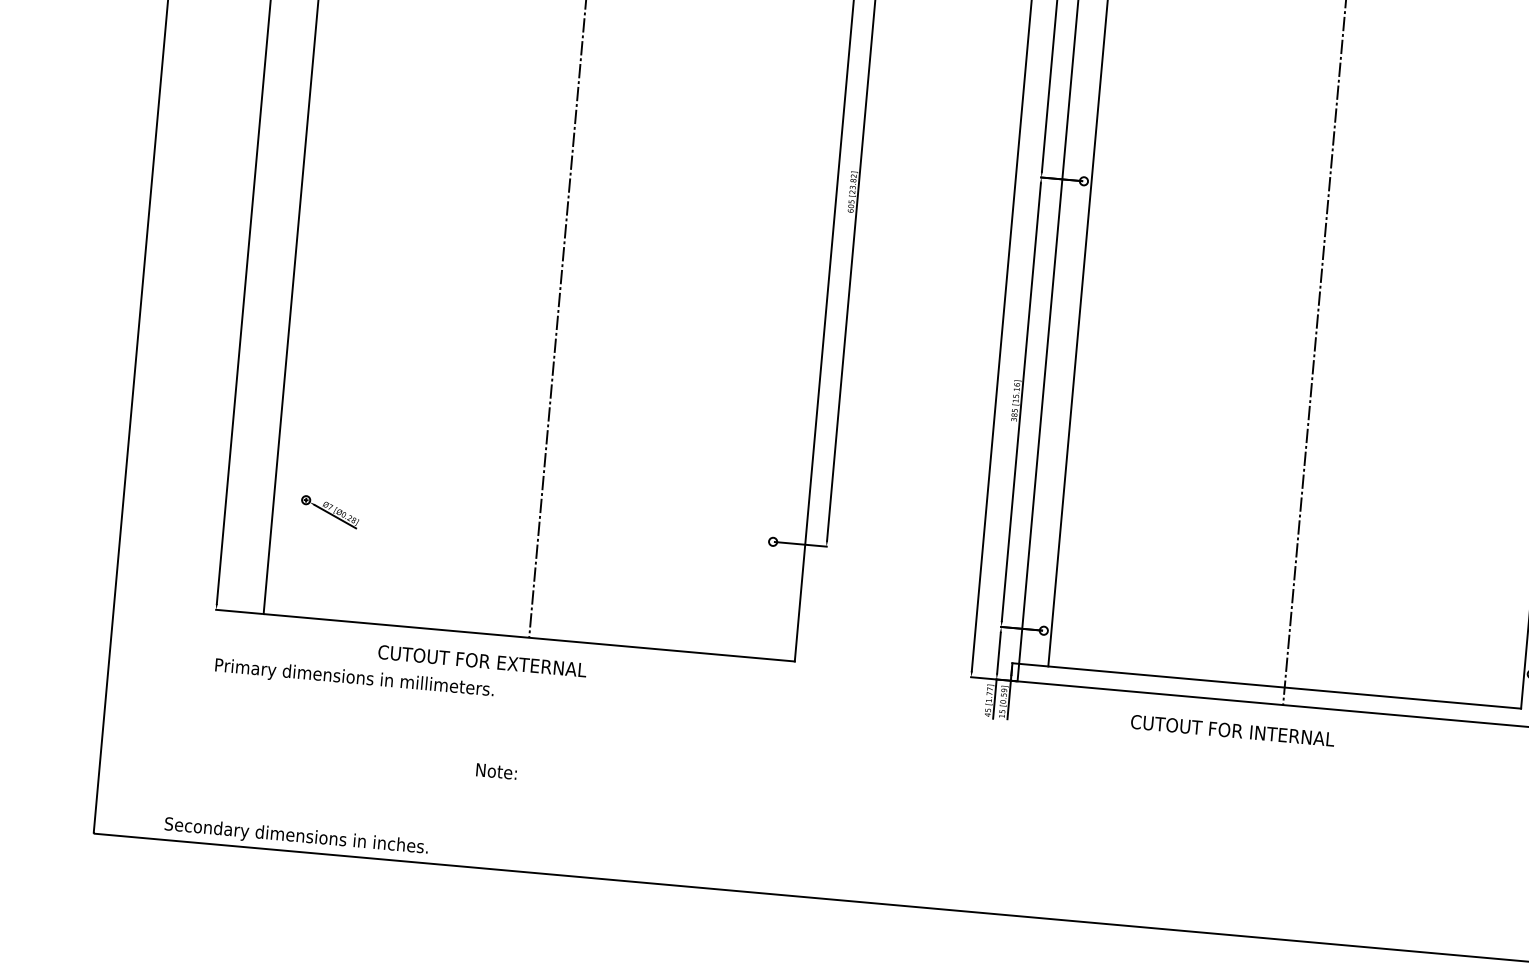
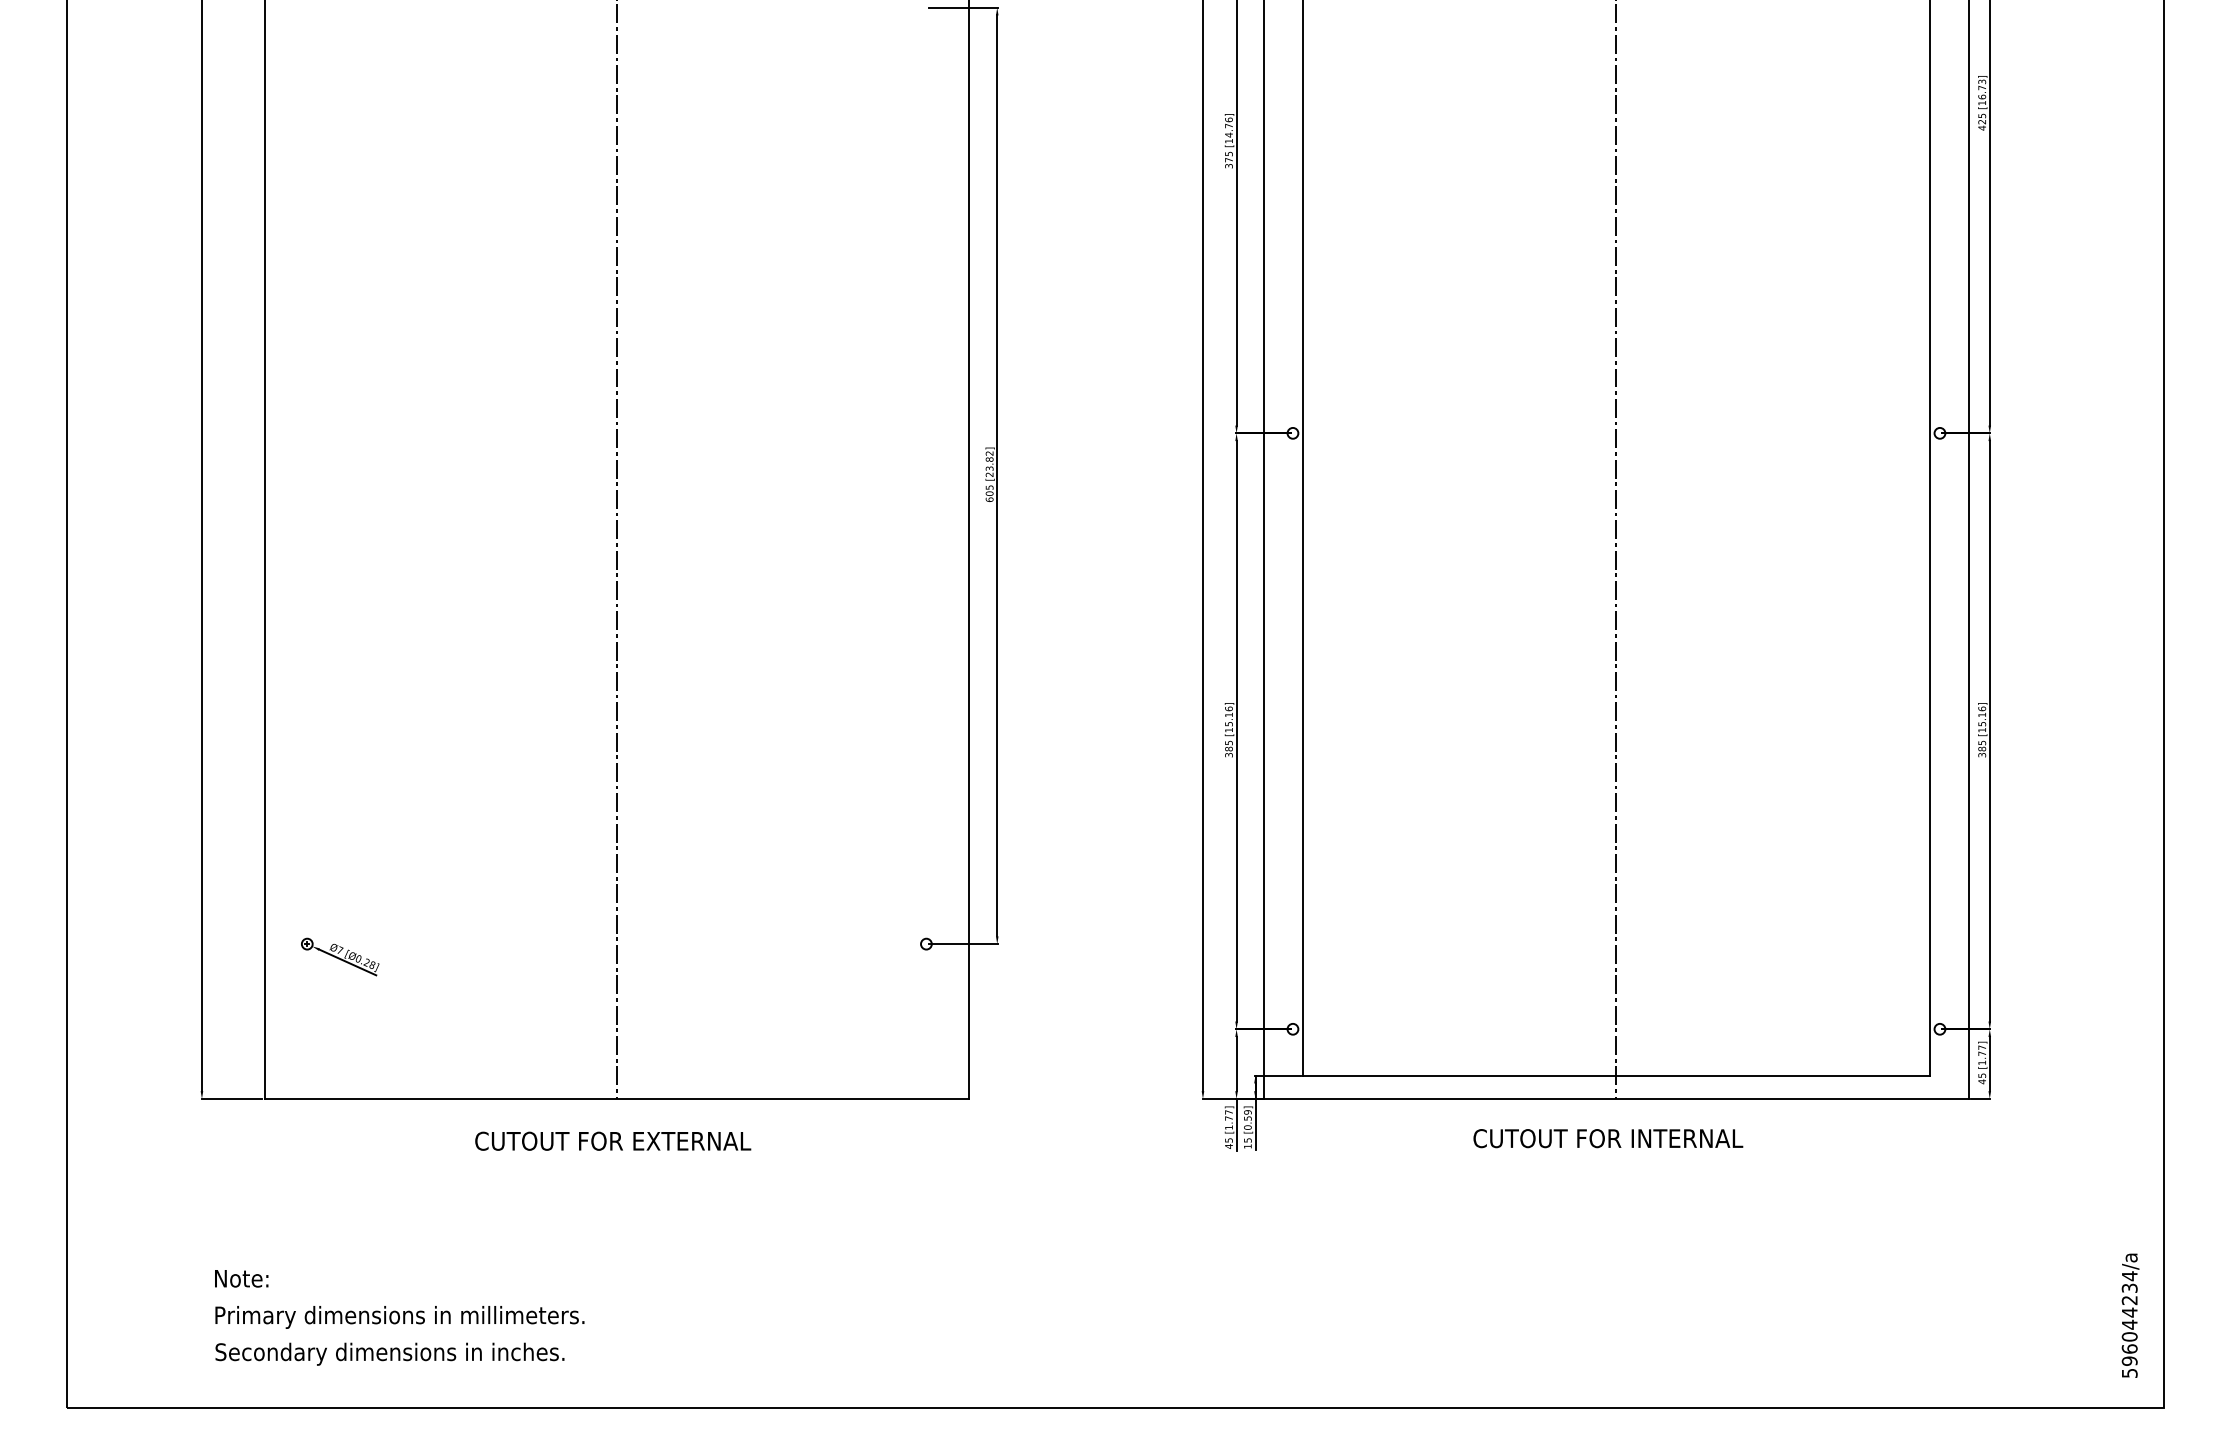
text: (482, 660) -> (613, 1140), moved
text: (354, 678) -> (399, 1317), moved
text: (1232, 730) -> (1608, 1138), moved
text: (496, 771) -> (241, 1278), moved
text: (296, 836) -> (389, 1353), moved

